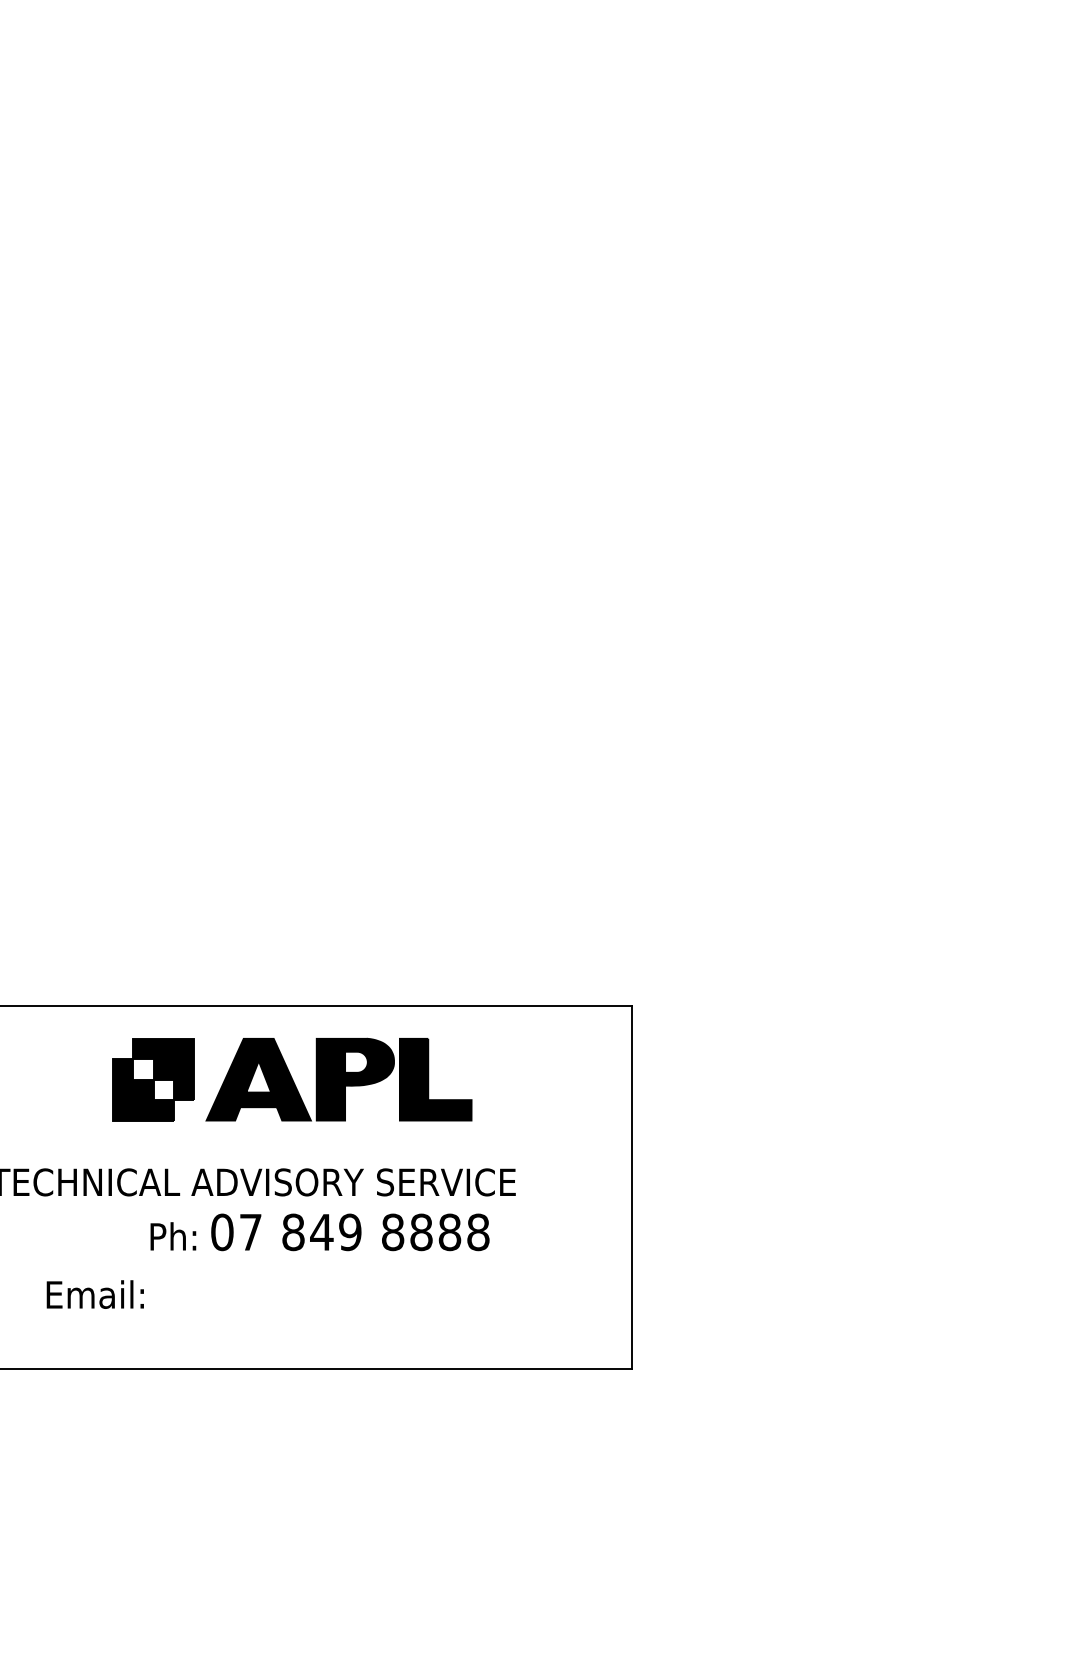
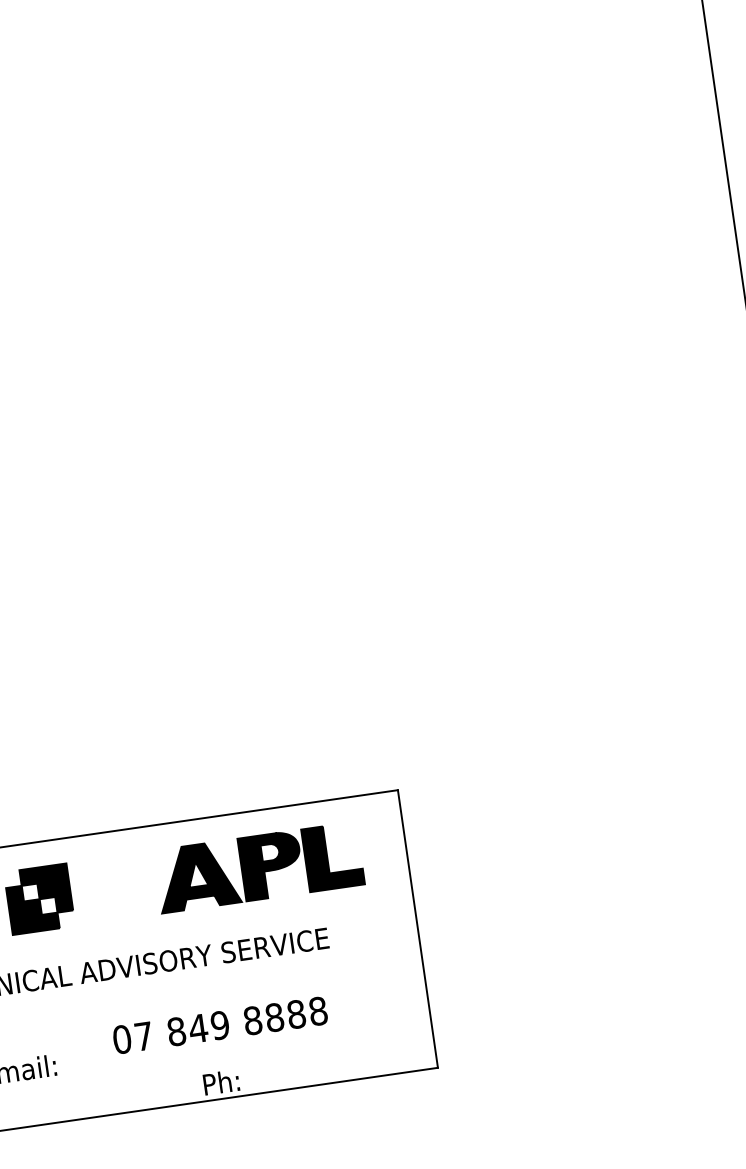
part: (338, 1079) -> (258, 867), moved
text: (350, 1232) -> (220, 1025), moved
text: (173, 1236) -> (221, 1082), moved

